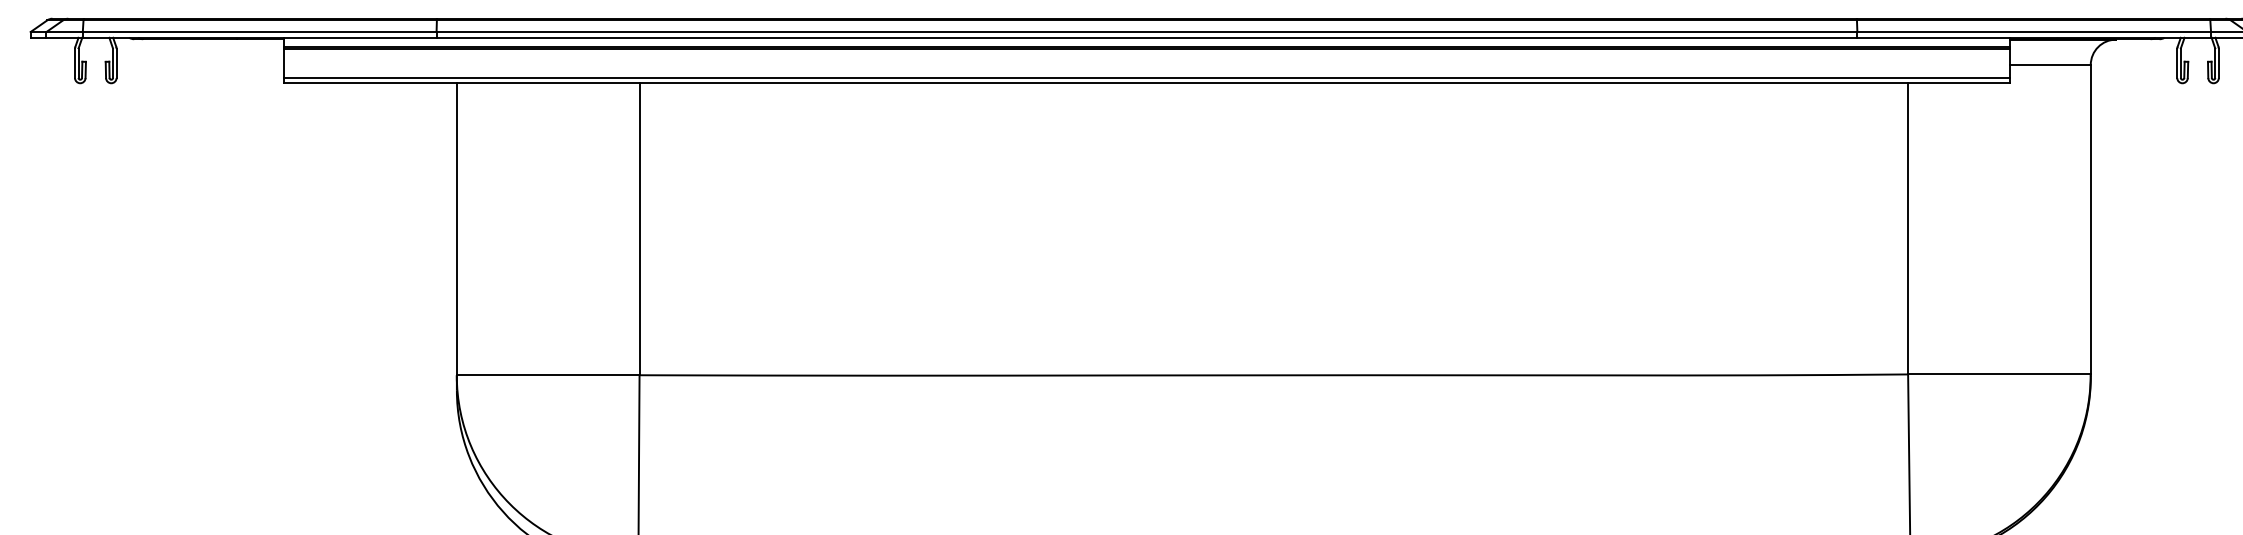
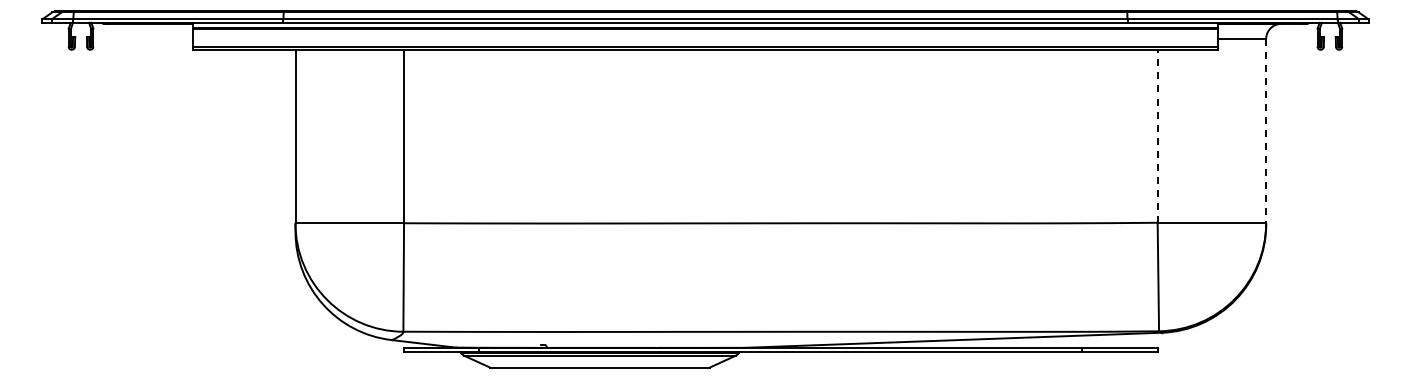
line: (2091, 219) -> (1266, 130), solid -> dashed
line: (1907, 227) -> (1157, 135), solid -> dashed

